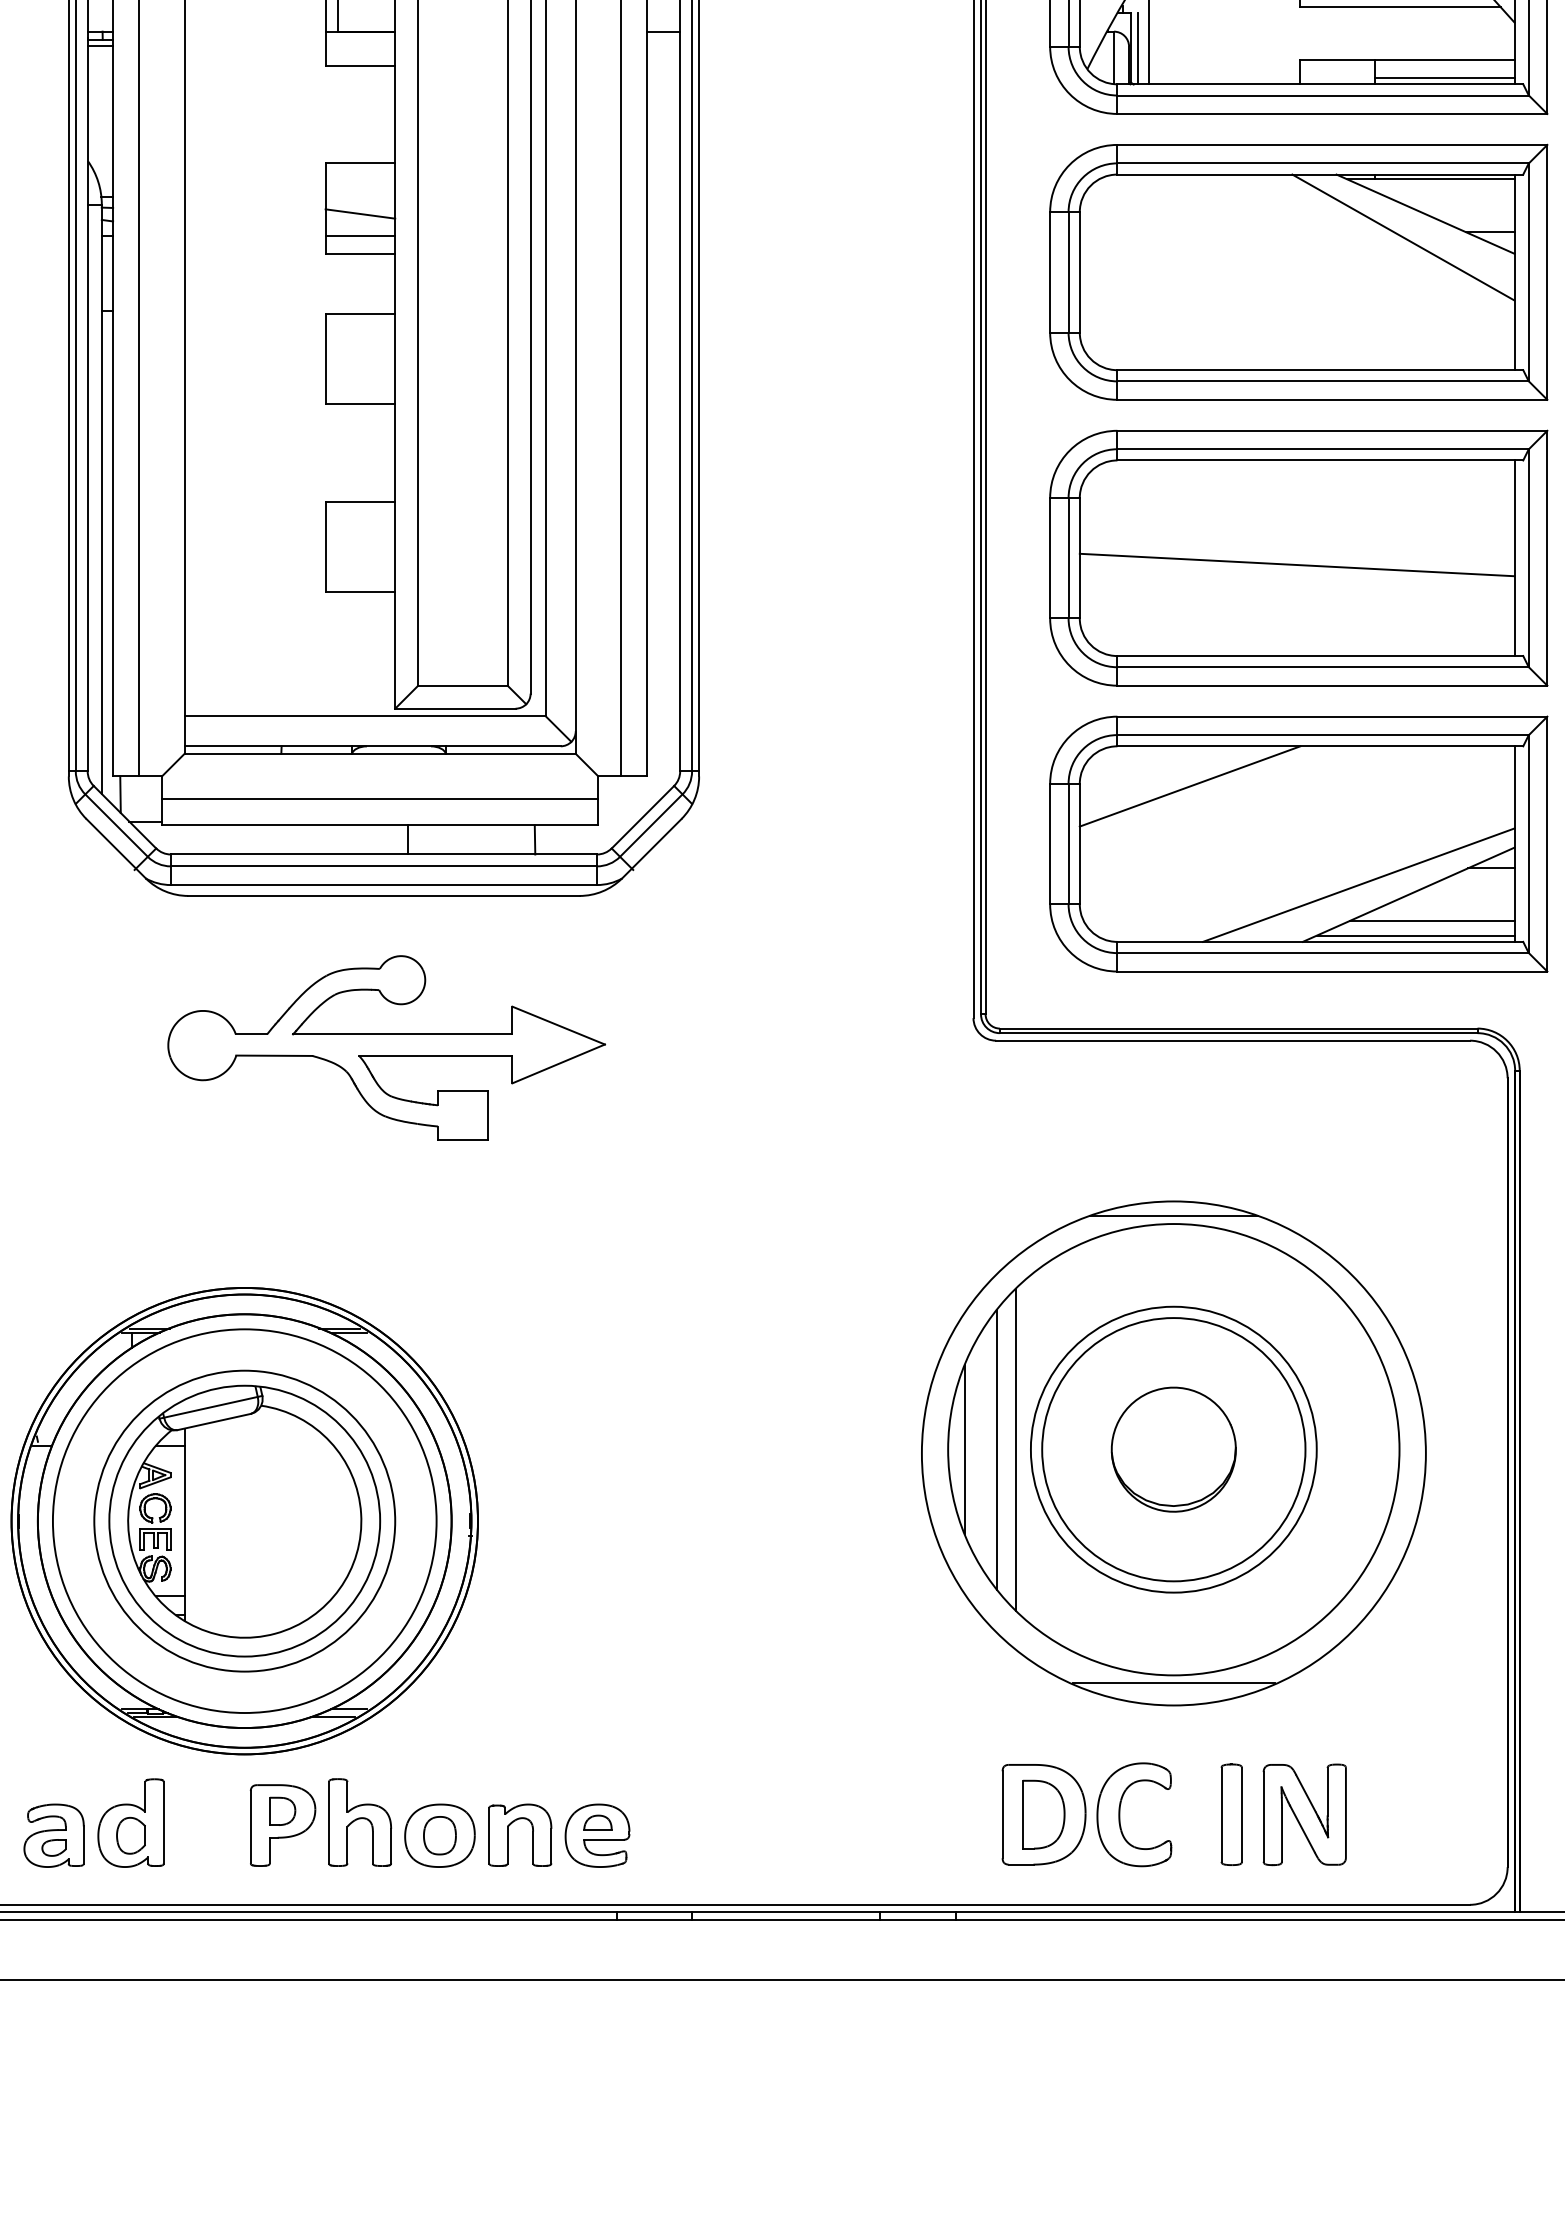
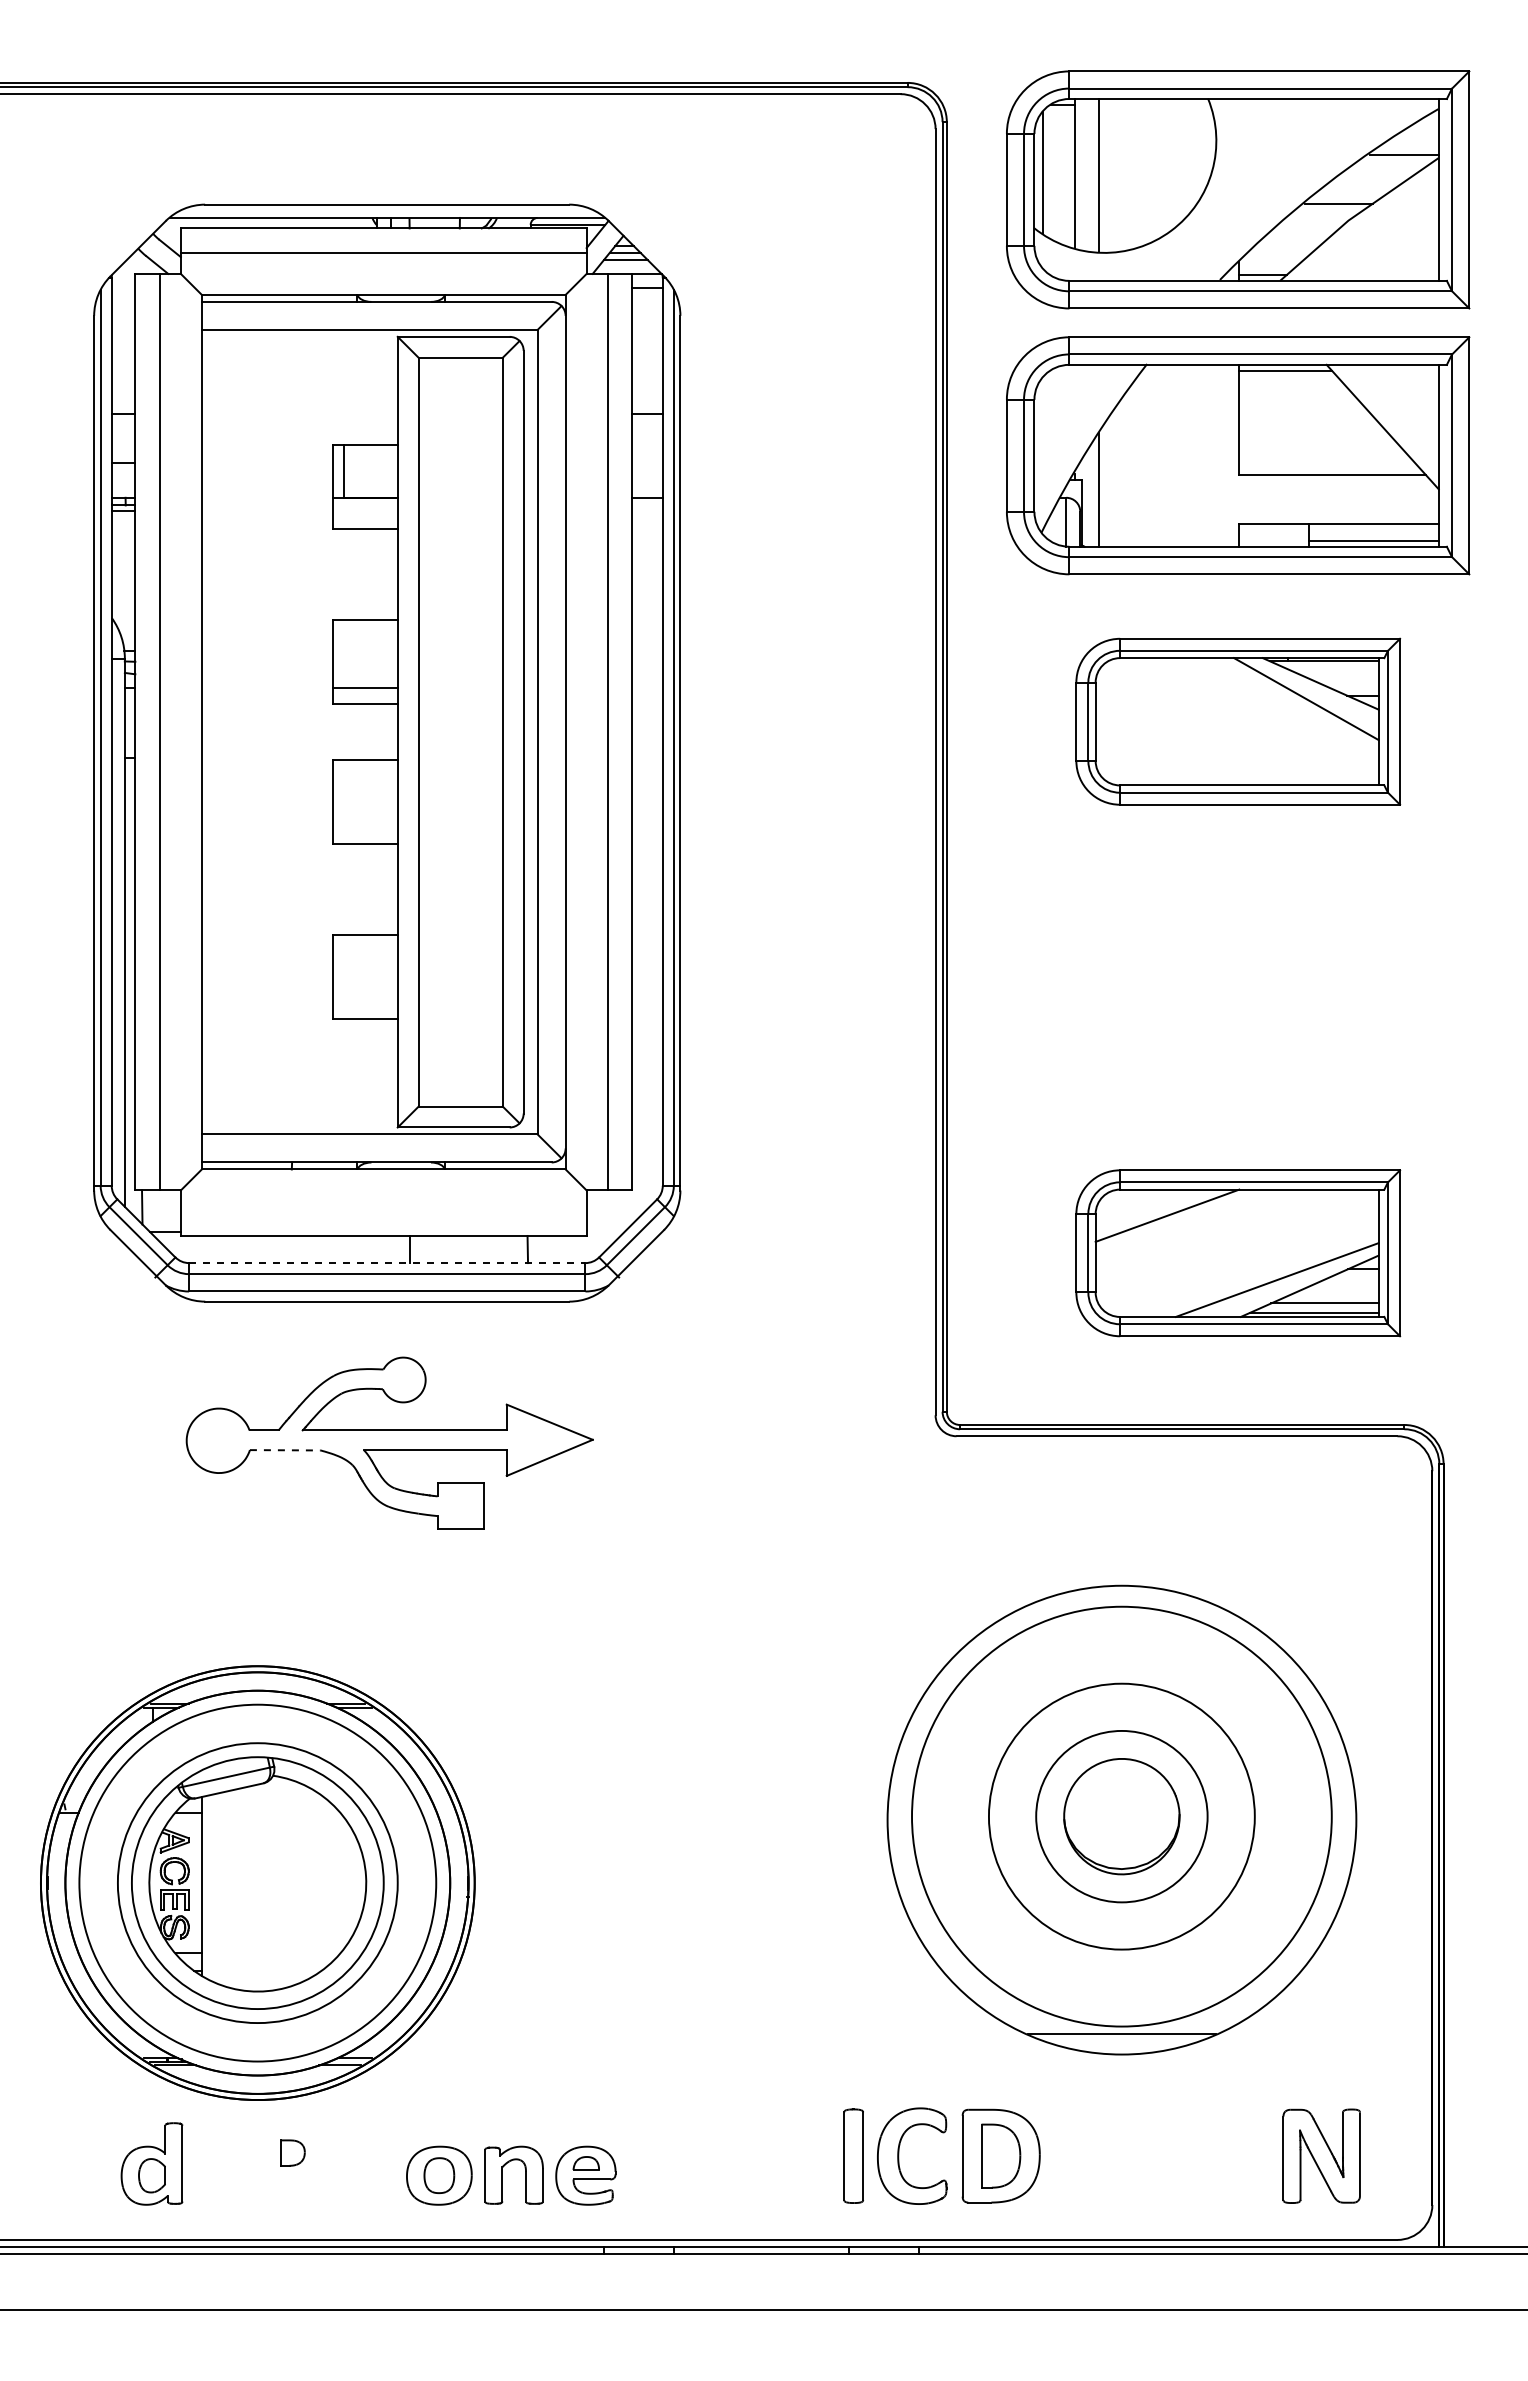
line: (1137, 48) -> (1088, 513), removed
line: (360, 214) -> (365, 667), removed
part: (1299, 272) -> (1238, 721), size x0.7
part: (1299, 558) -> (1238, 987), removed
line: (379, 799) -> (383, 1211), removed
part: (1299, 843) -> (1238, 1252), size x0.7
line: (384, 854) -> (387, 1263), solid -> dashed
line: (274, 1056) -> (285, 1450), solid -> dashed
line: (1173, 1216) -> (1121, 1599), removed
line: (964, 1449) -> (927, 1816), removed
line: (997, 1449) -> (957, 1816), removed
line: (1015, 1449) -> (974, 1816), removed
circle: (1173, 1449) -> (1121, 1816), size x0.7
part: (1120, 1814) -> (899, 2155), moved
part: (1231, 1814) -> (853, 2155), moved
part: (1304, 1814) -> (1321, 2155), moved
part: (359, 1822) -> (364, 2163), removed
part: (283, 1824) -> (293, 2165), removed
part: (54, 1835) -> (80, 2175), removed

